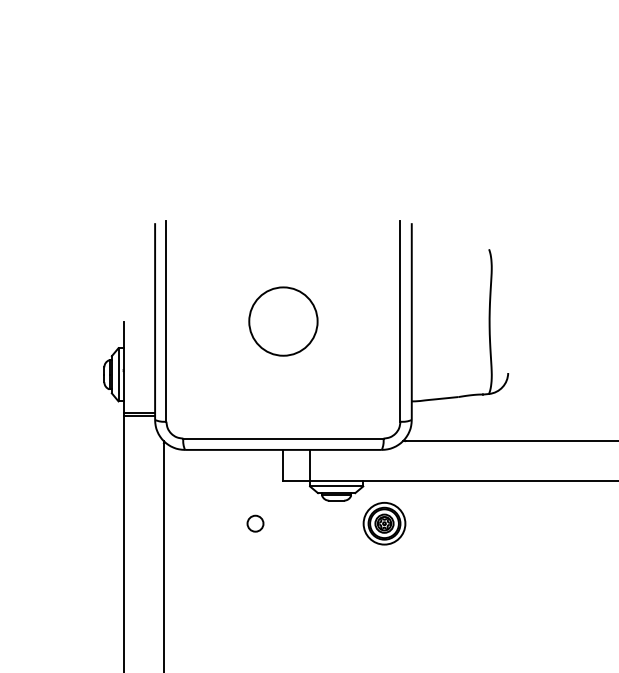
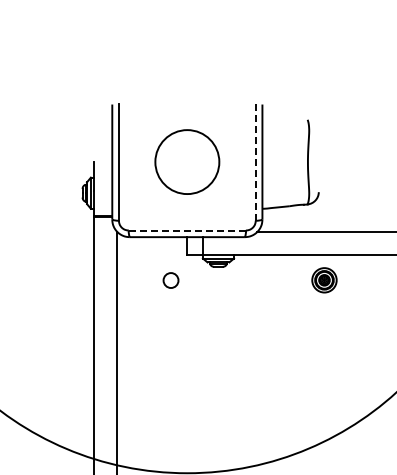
circle: (283, 322) -> (187, 162), size x1.6
line: (399, 322) -> (255, 162), solid -> dashed
line: (283, 438) -> (187, 230), solid -> dashed
circle: (254, 522) -> (170, 279), size x1.6
part: (384, 524) -> (324, 280), moved

